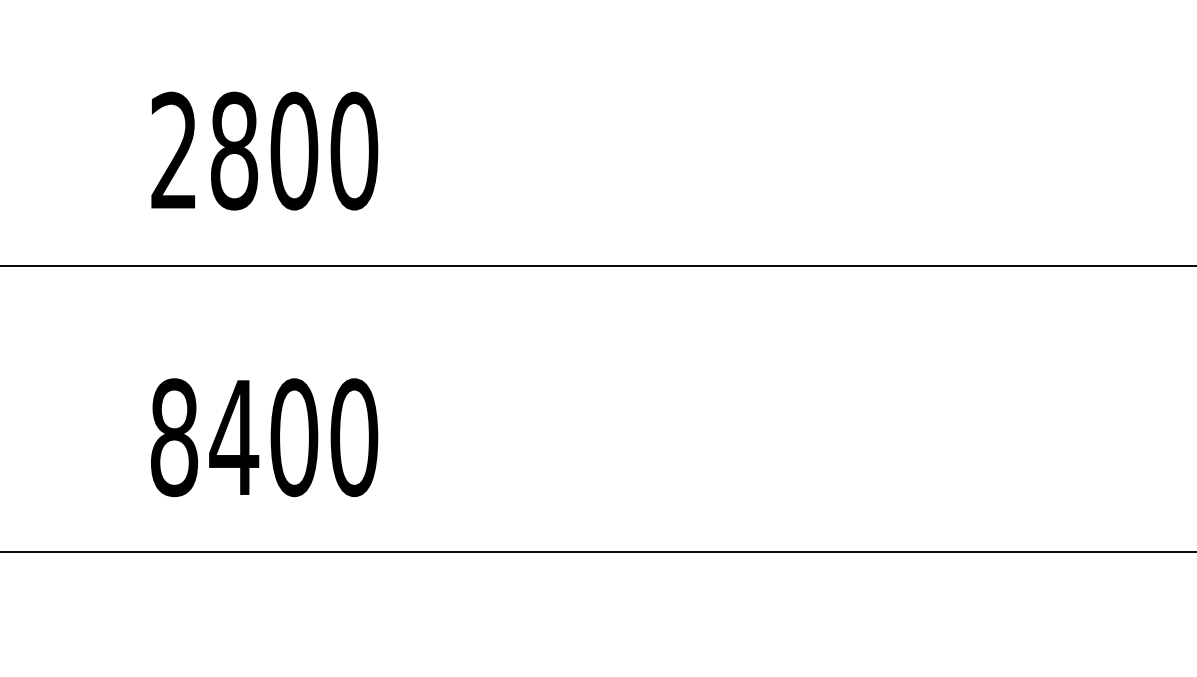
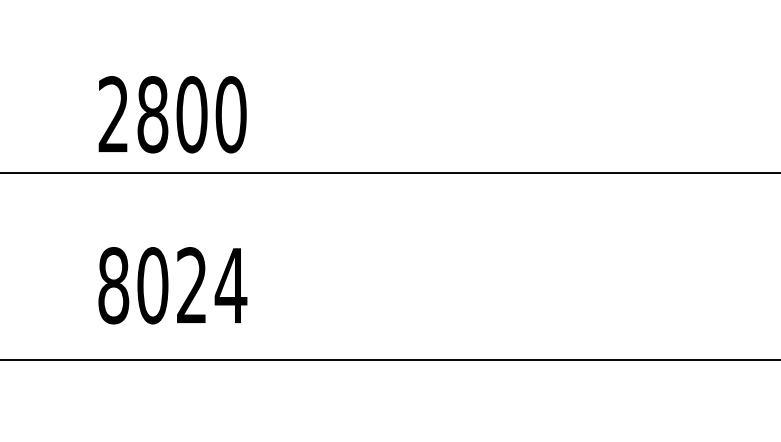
text: (264, 150) -> (172, 114), moved
text: (293, 437) -> (191, 285), 8400 -> 8024

